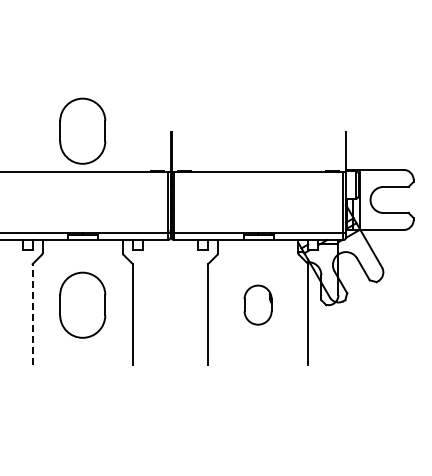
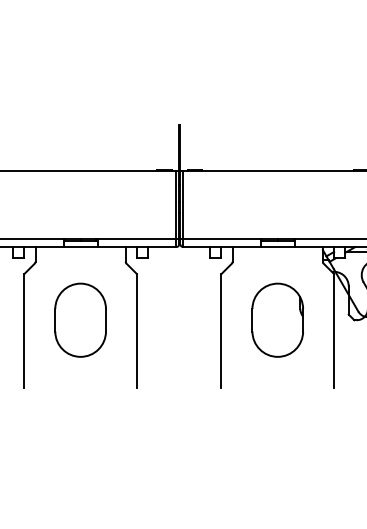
part: (82, 130) -> (80, 123), removed
part: (257, 304) -> (276, 319), size x1.67
line: (32, 314) -> (24, 330), dashed -> solid

